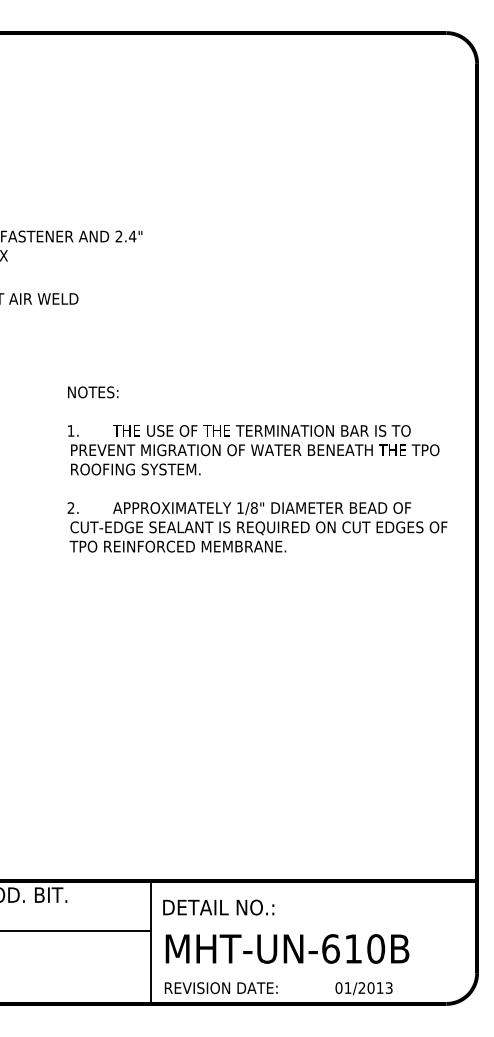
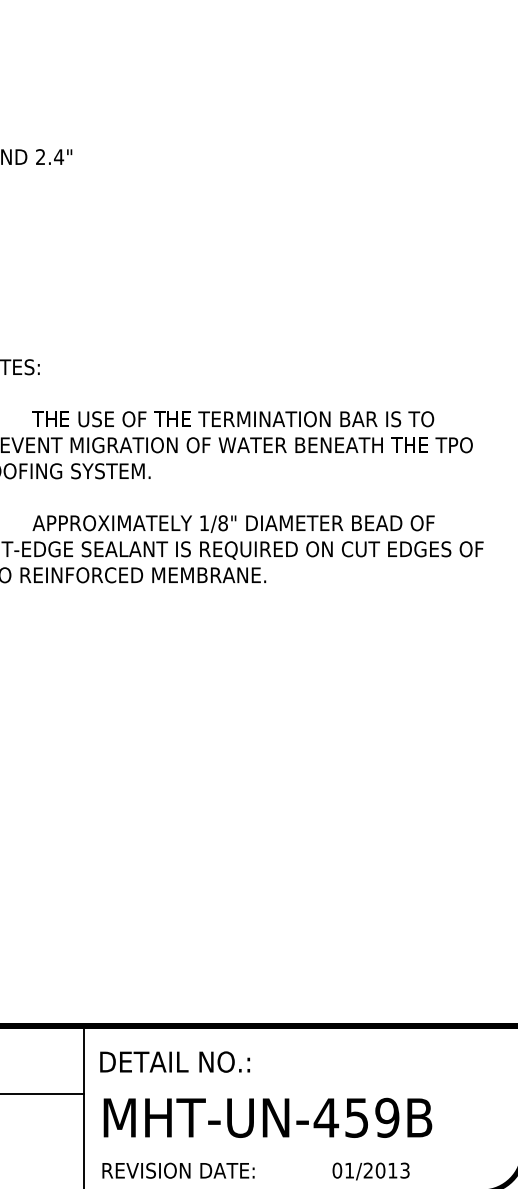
text: (353, 948) -> (356, 1117), MHT-UN-610B -> MHT-UN-459B

